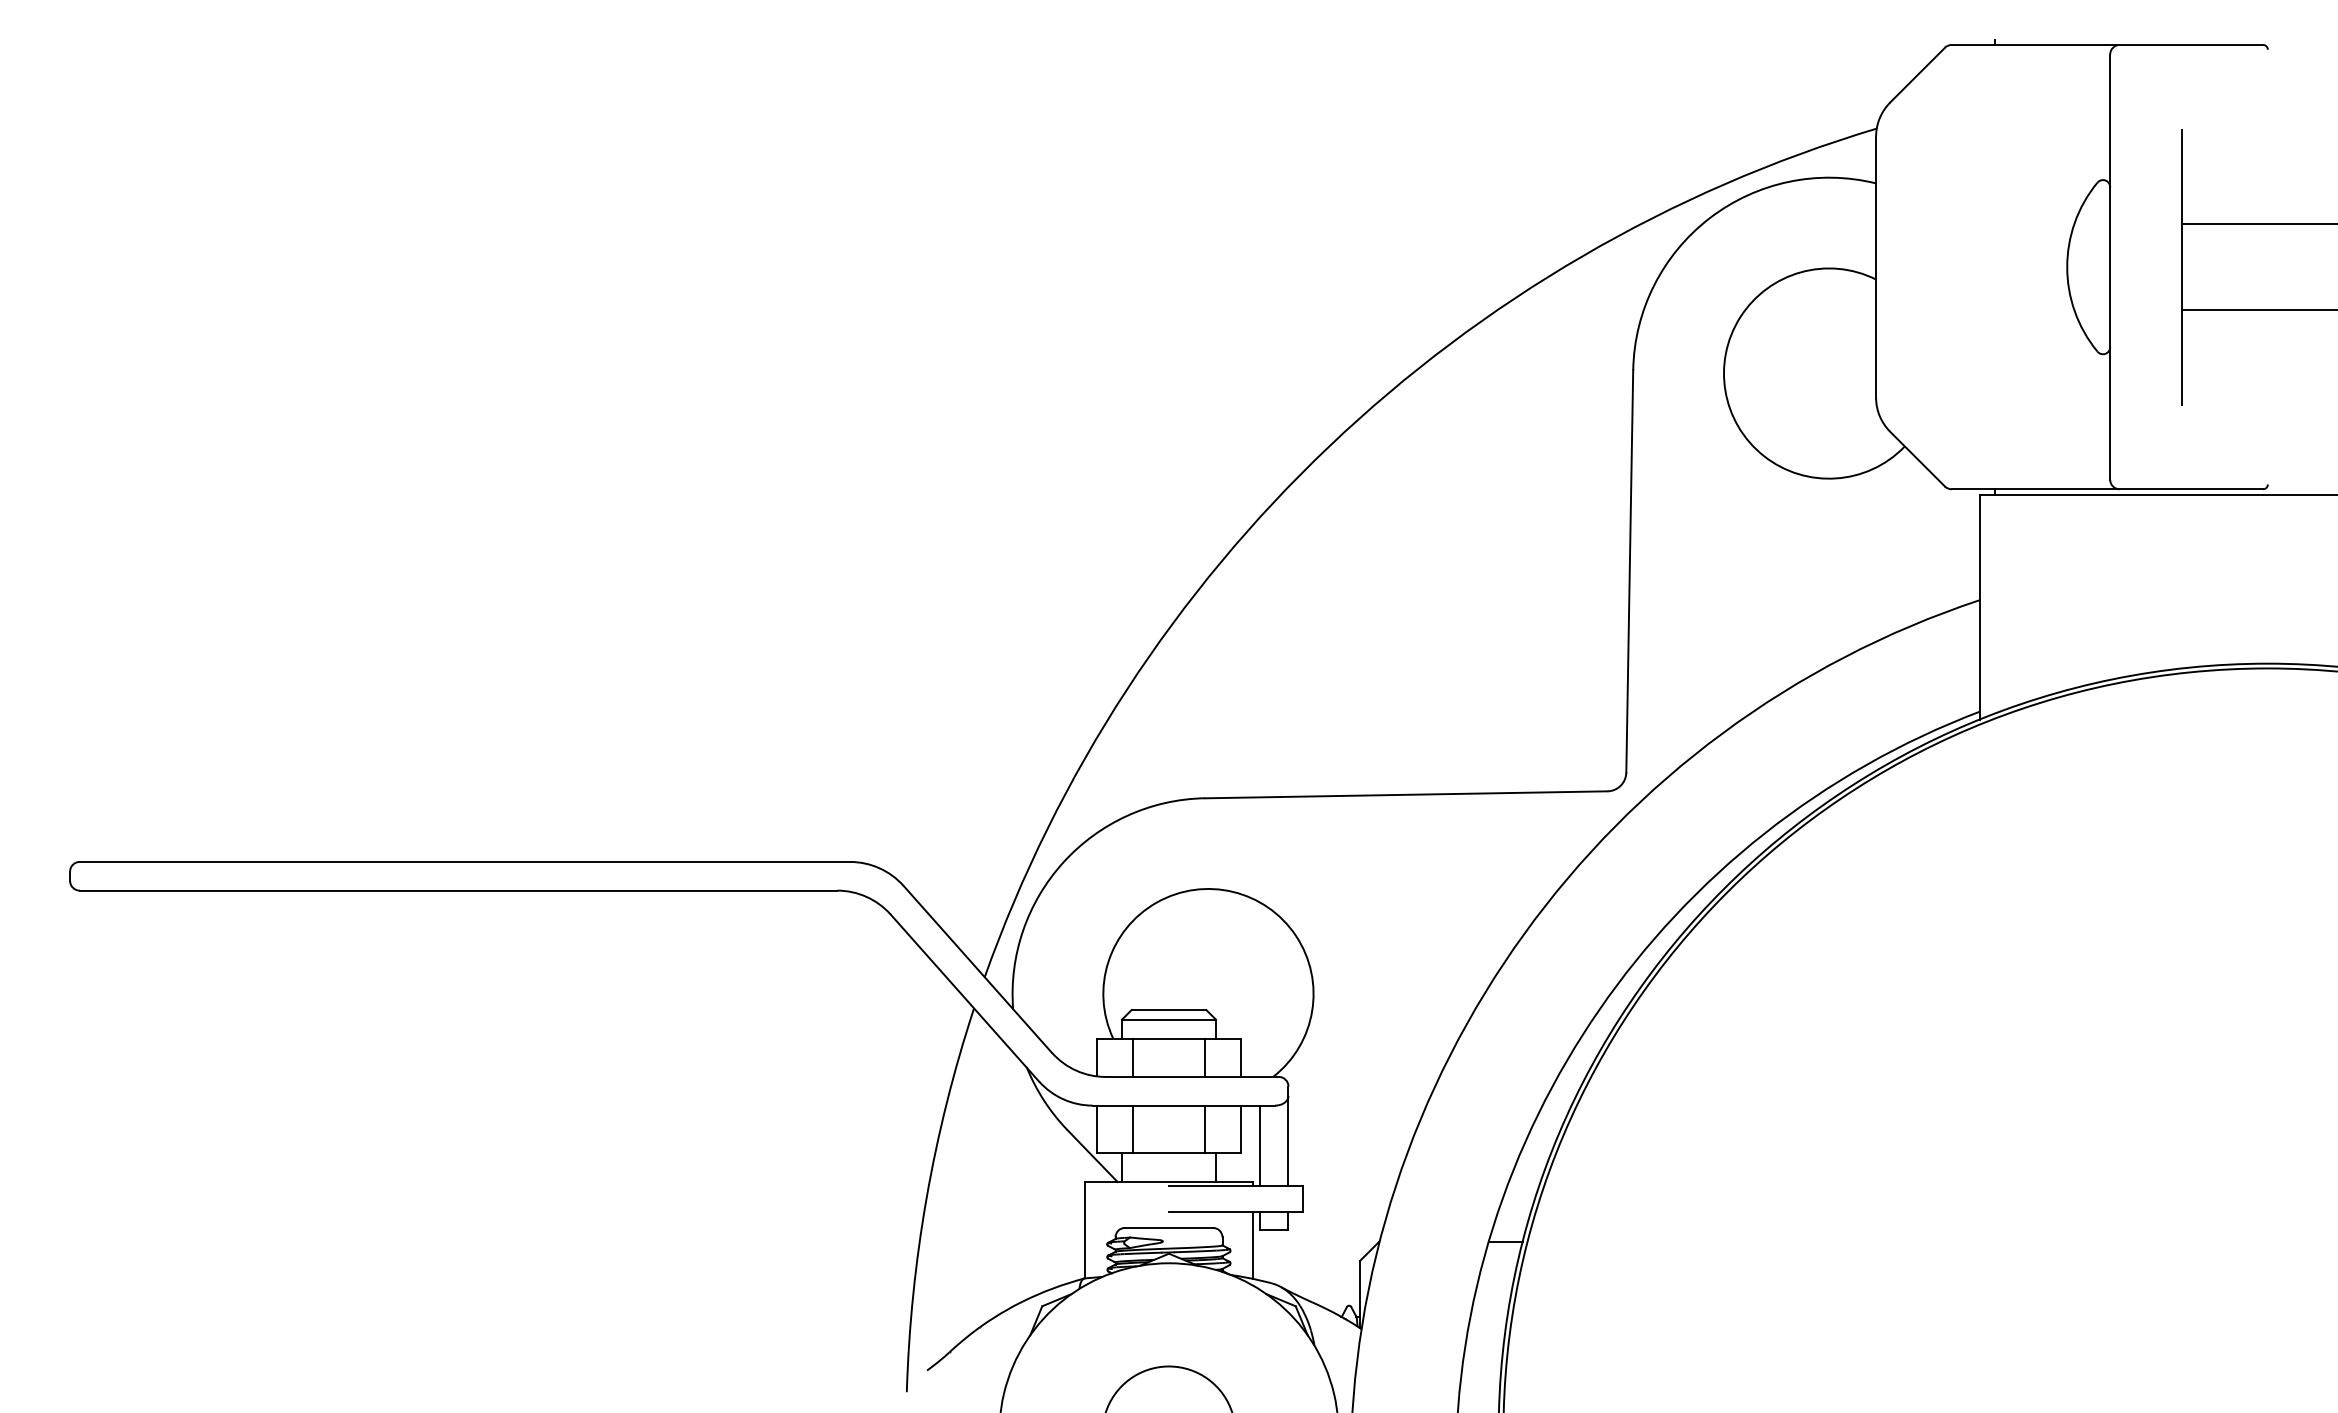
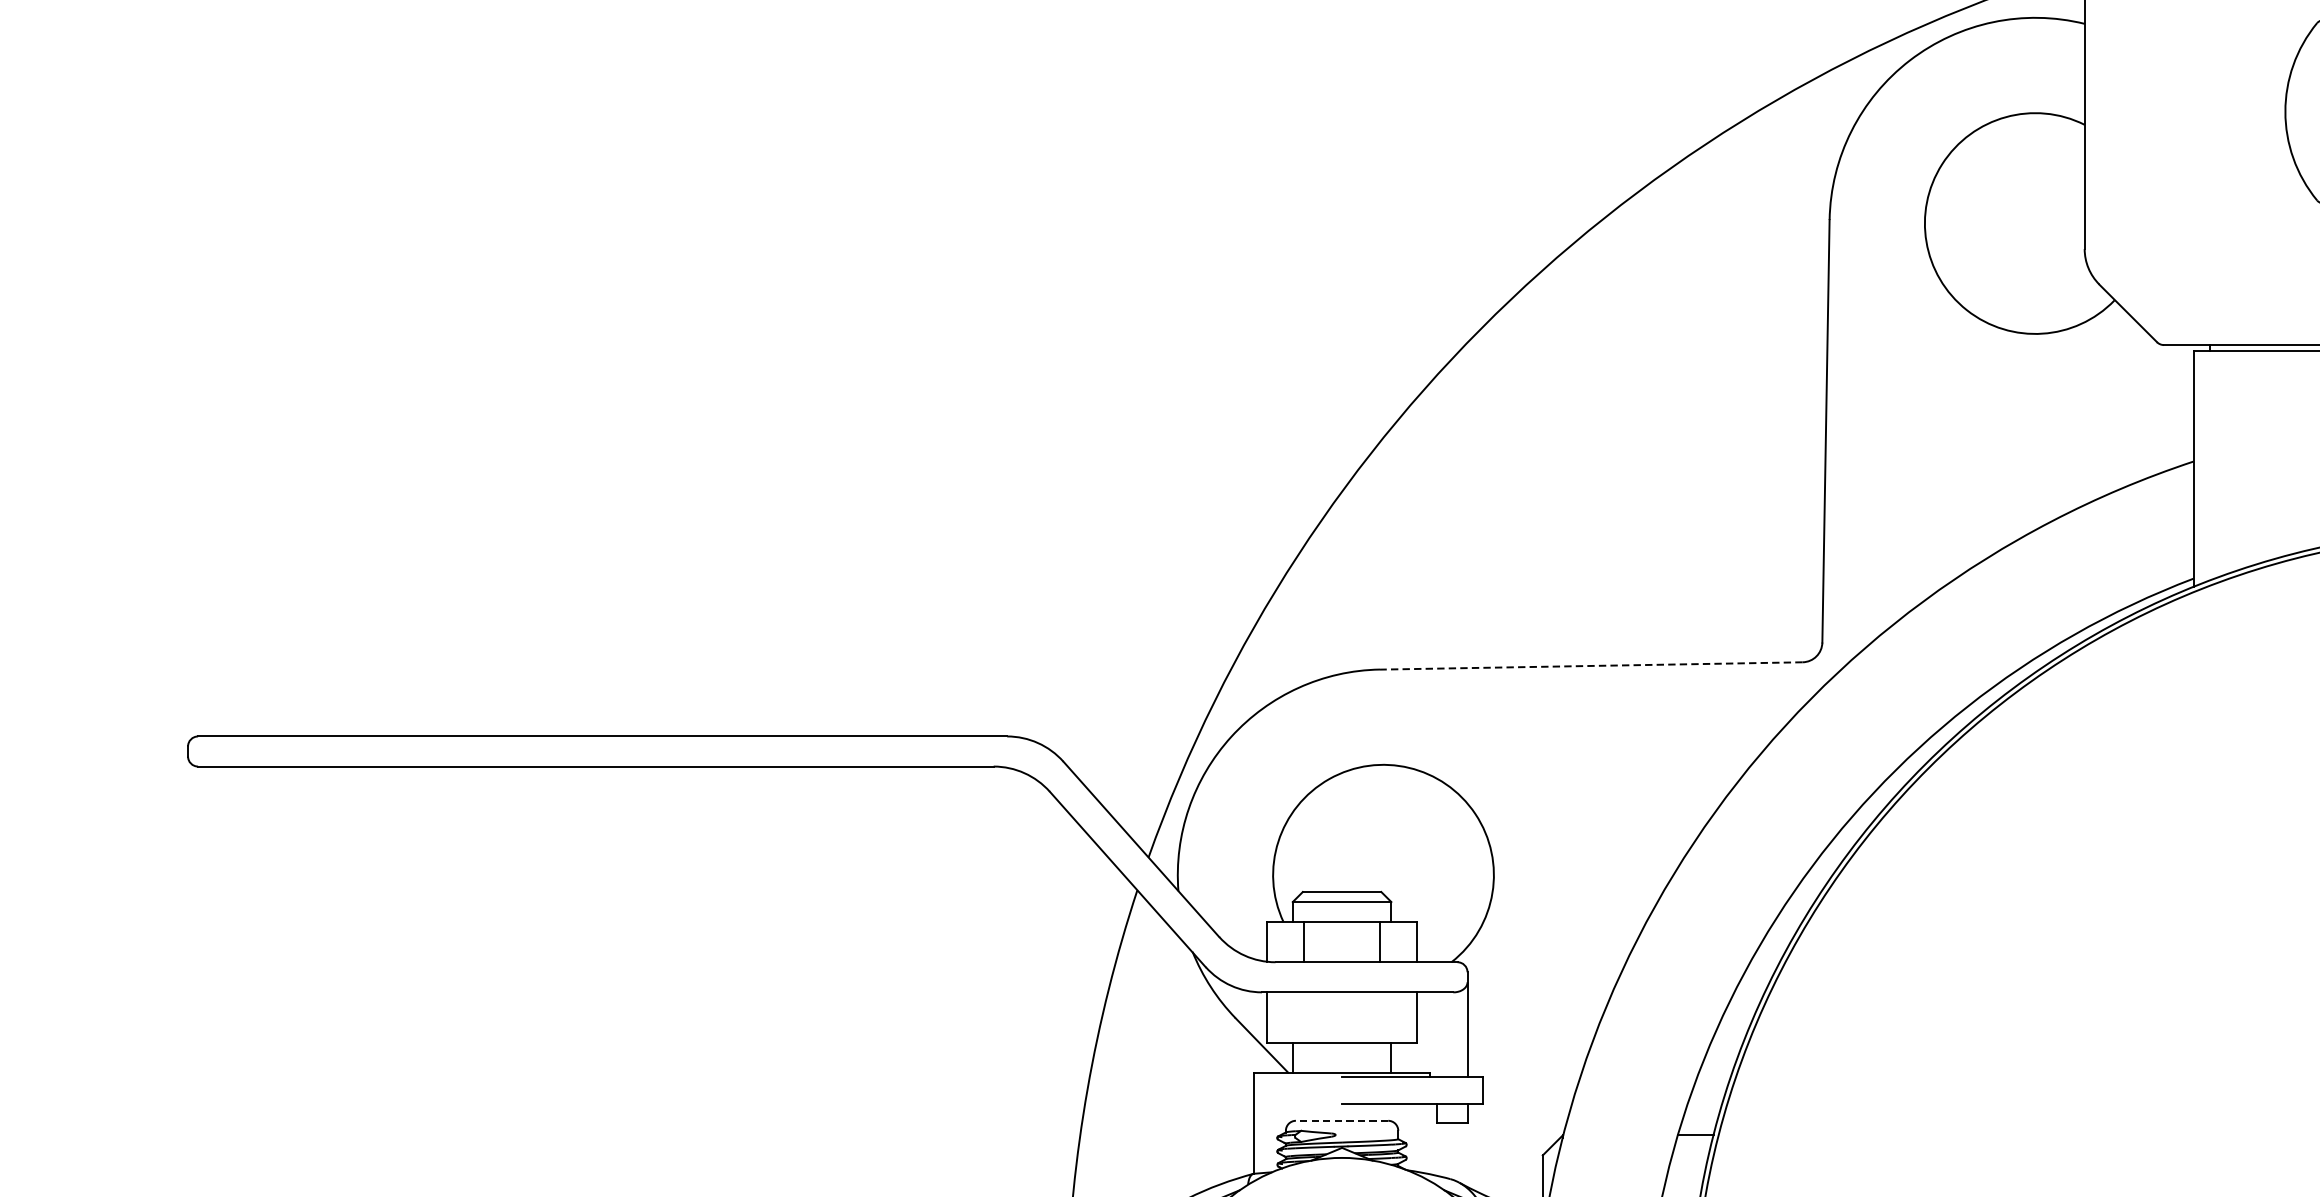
line: (1405, 794) -> (1590, 665), solid -> dashed
line: (1133, 1129) -> (1304, 1017), removed
line: (1204, 1129) -> (1379, 1017), removed
line: (1259, 1145) -> (1437, 1034), removed
line: (1169, 1227) -> (1342, 1120), solid -> dashed
line: (1252, 1244) -> (1429, 1138), removed

